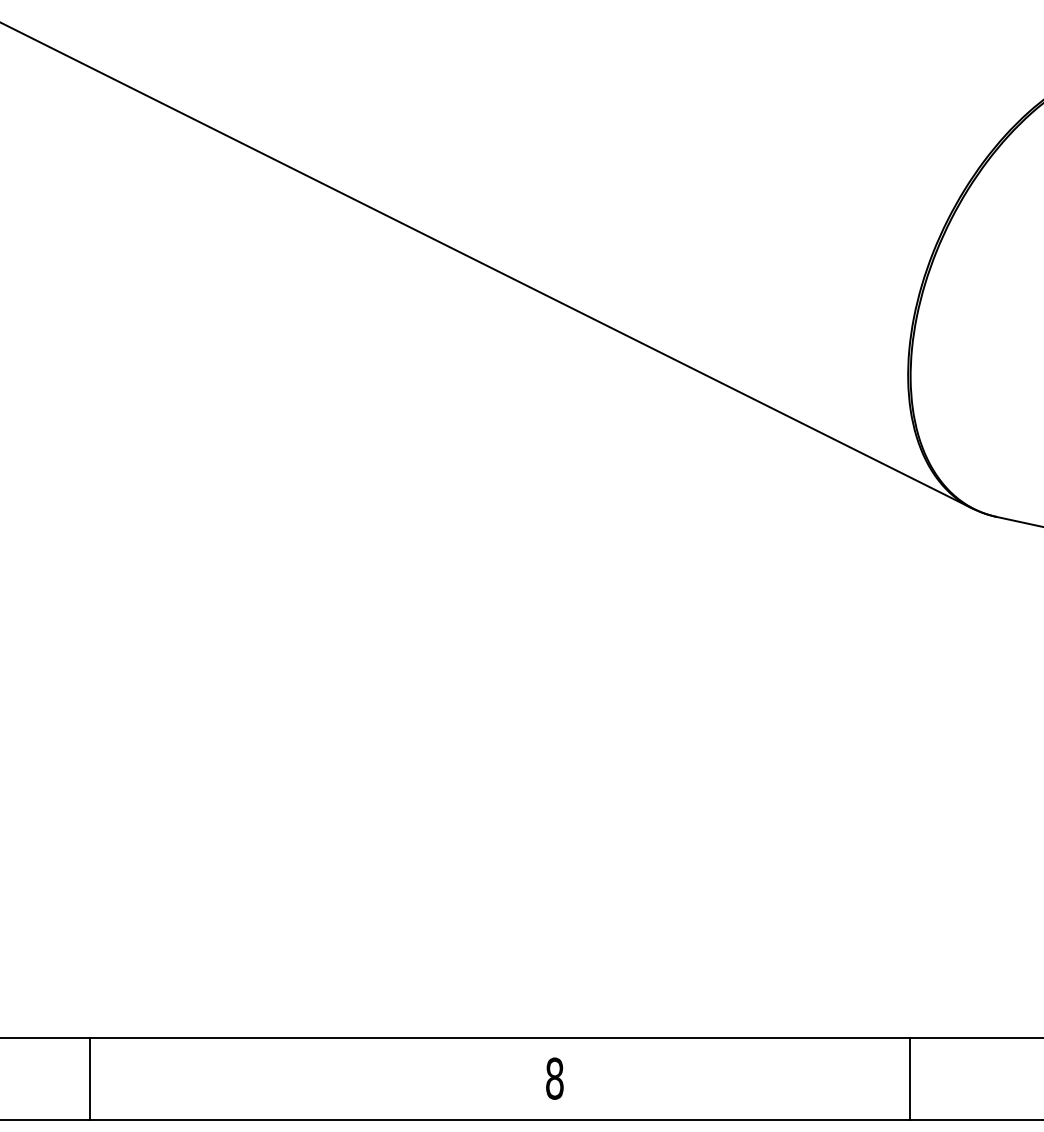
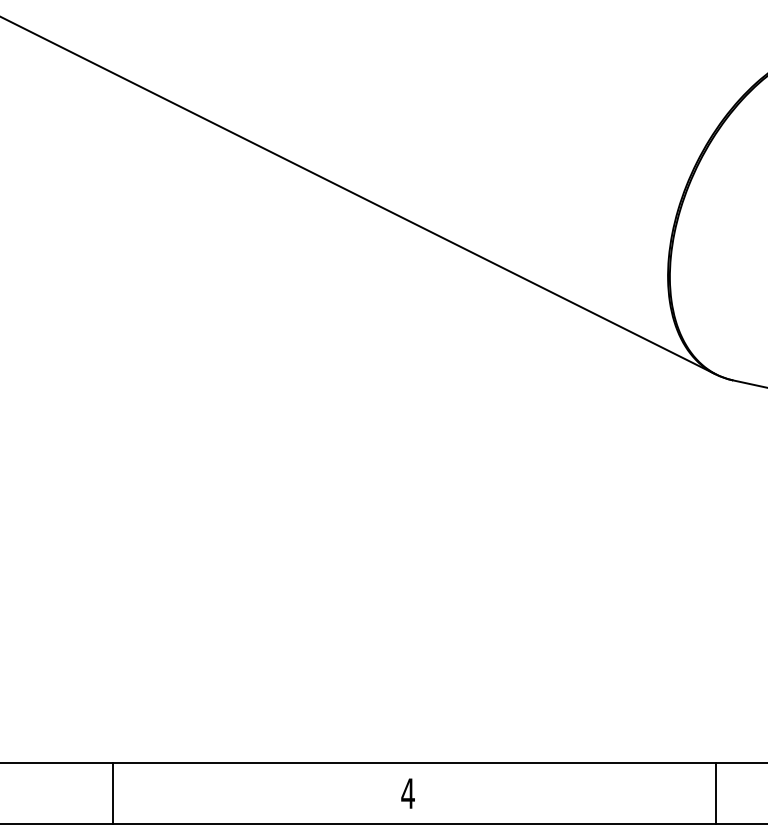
line: (89, 1078) -> (112, 793), moved
text: (554, 1078) -> (407, 793), 8 -> 4
line: (909, 1078) -> (716, 793), moved

